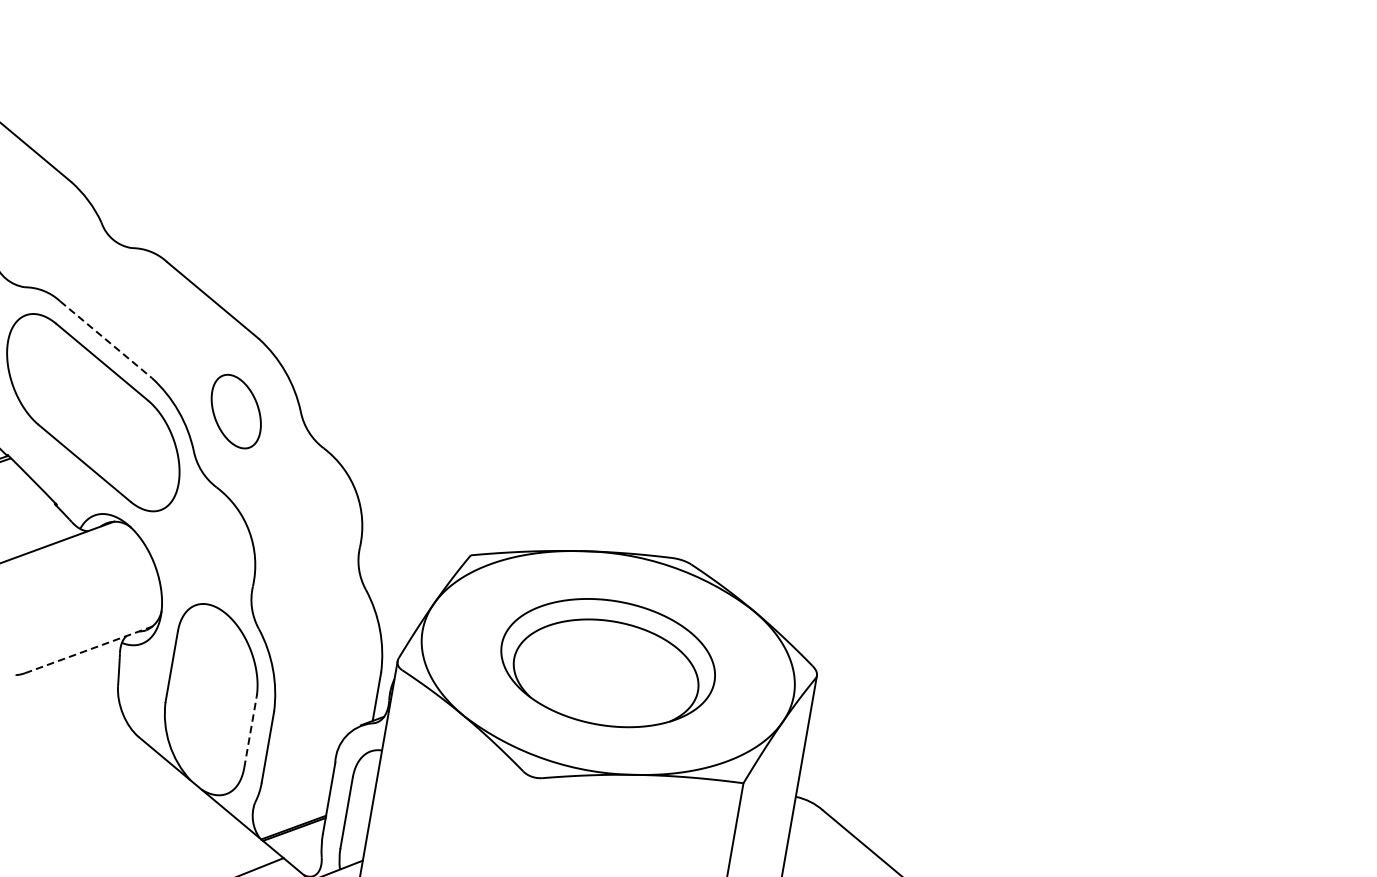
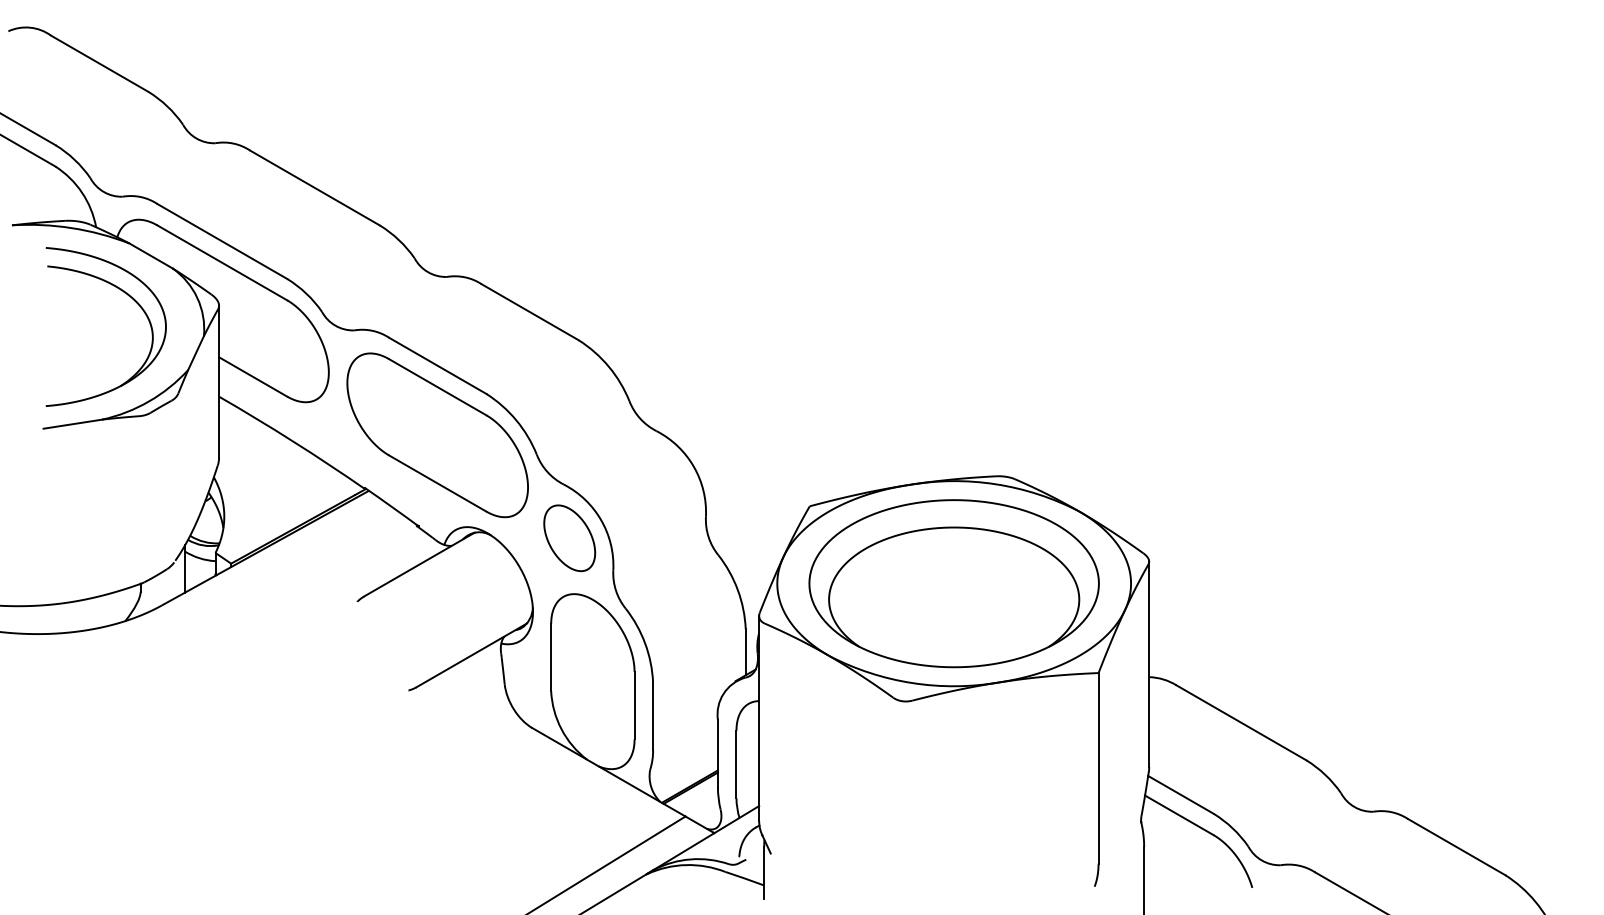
line: (106, 340) -> (438, 366), dashed -> solid
part: (236, 411) -> (569, 538), moved
line: (88, 649) -> (471, 655), dashed -> solid
part: (607, 662) -> (953, 583), size x1.43
line: (250, 732) -> (634, 705), dashed -> solid

